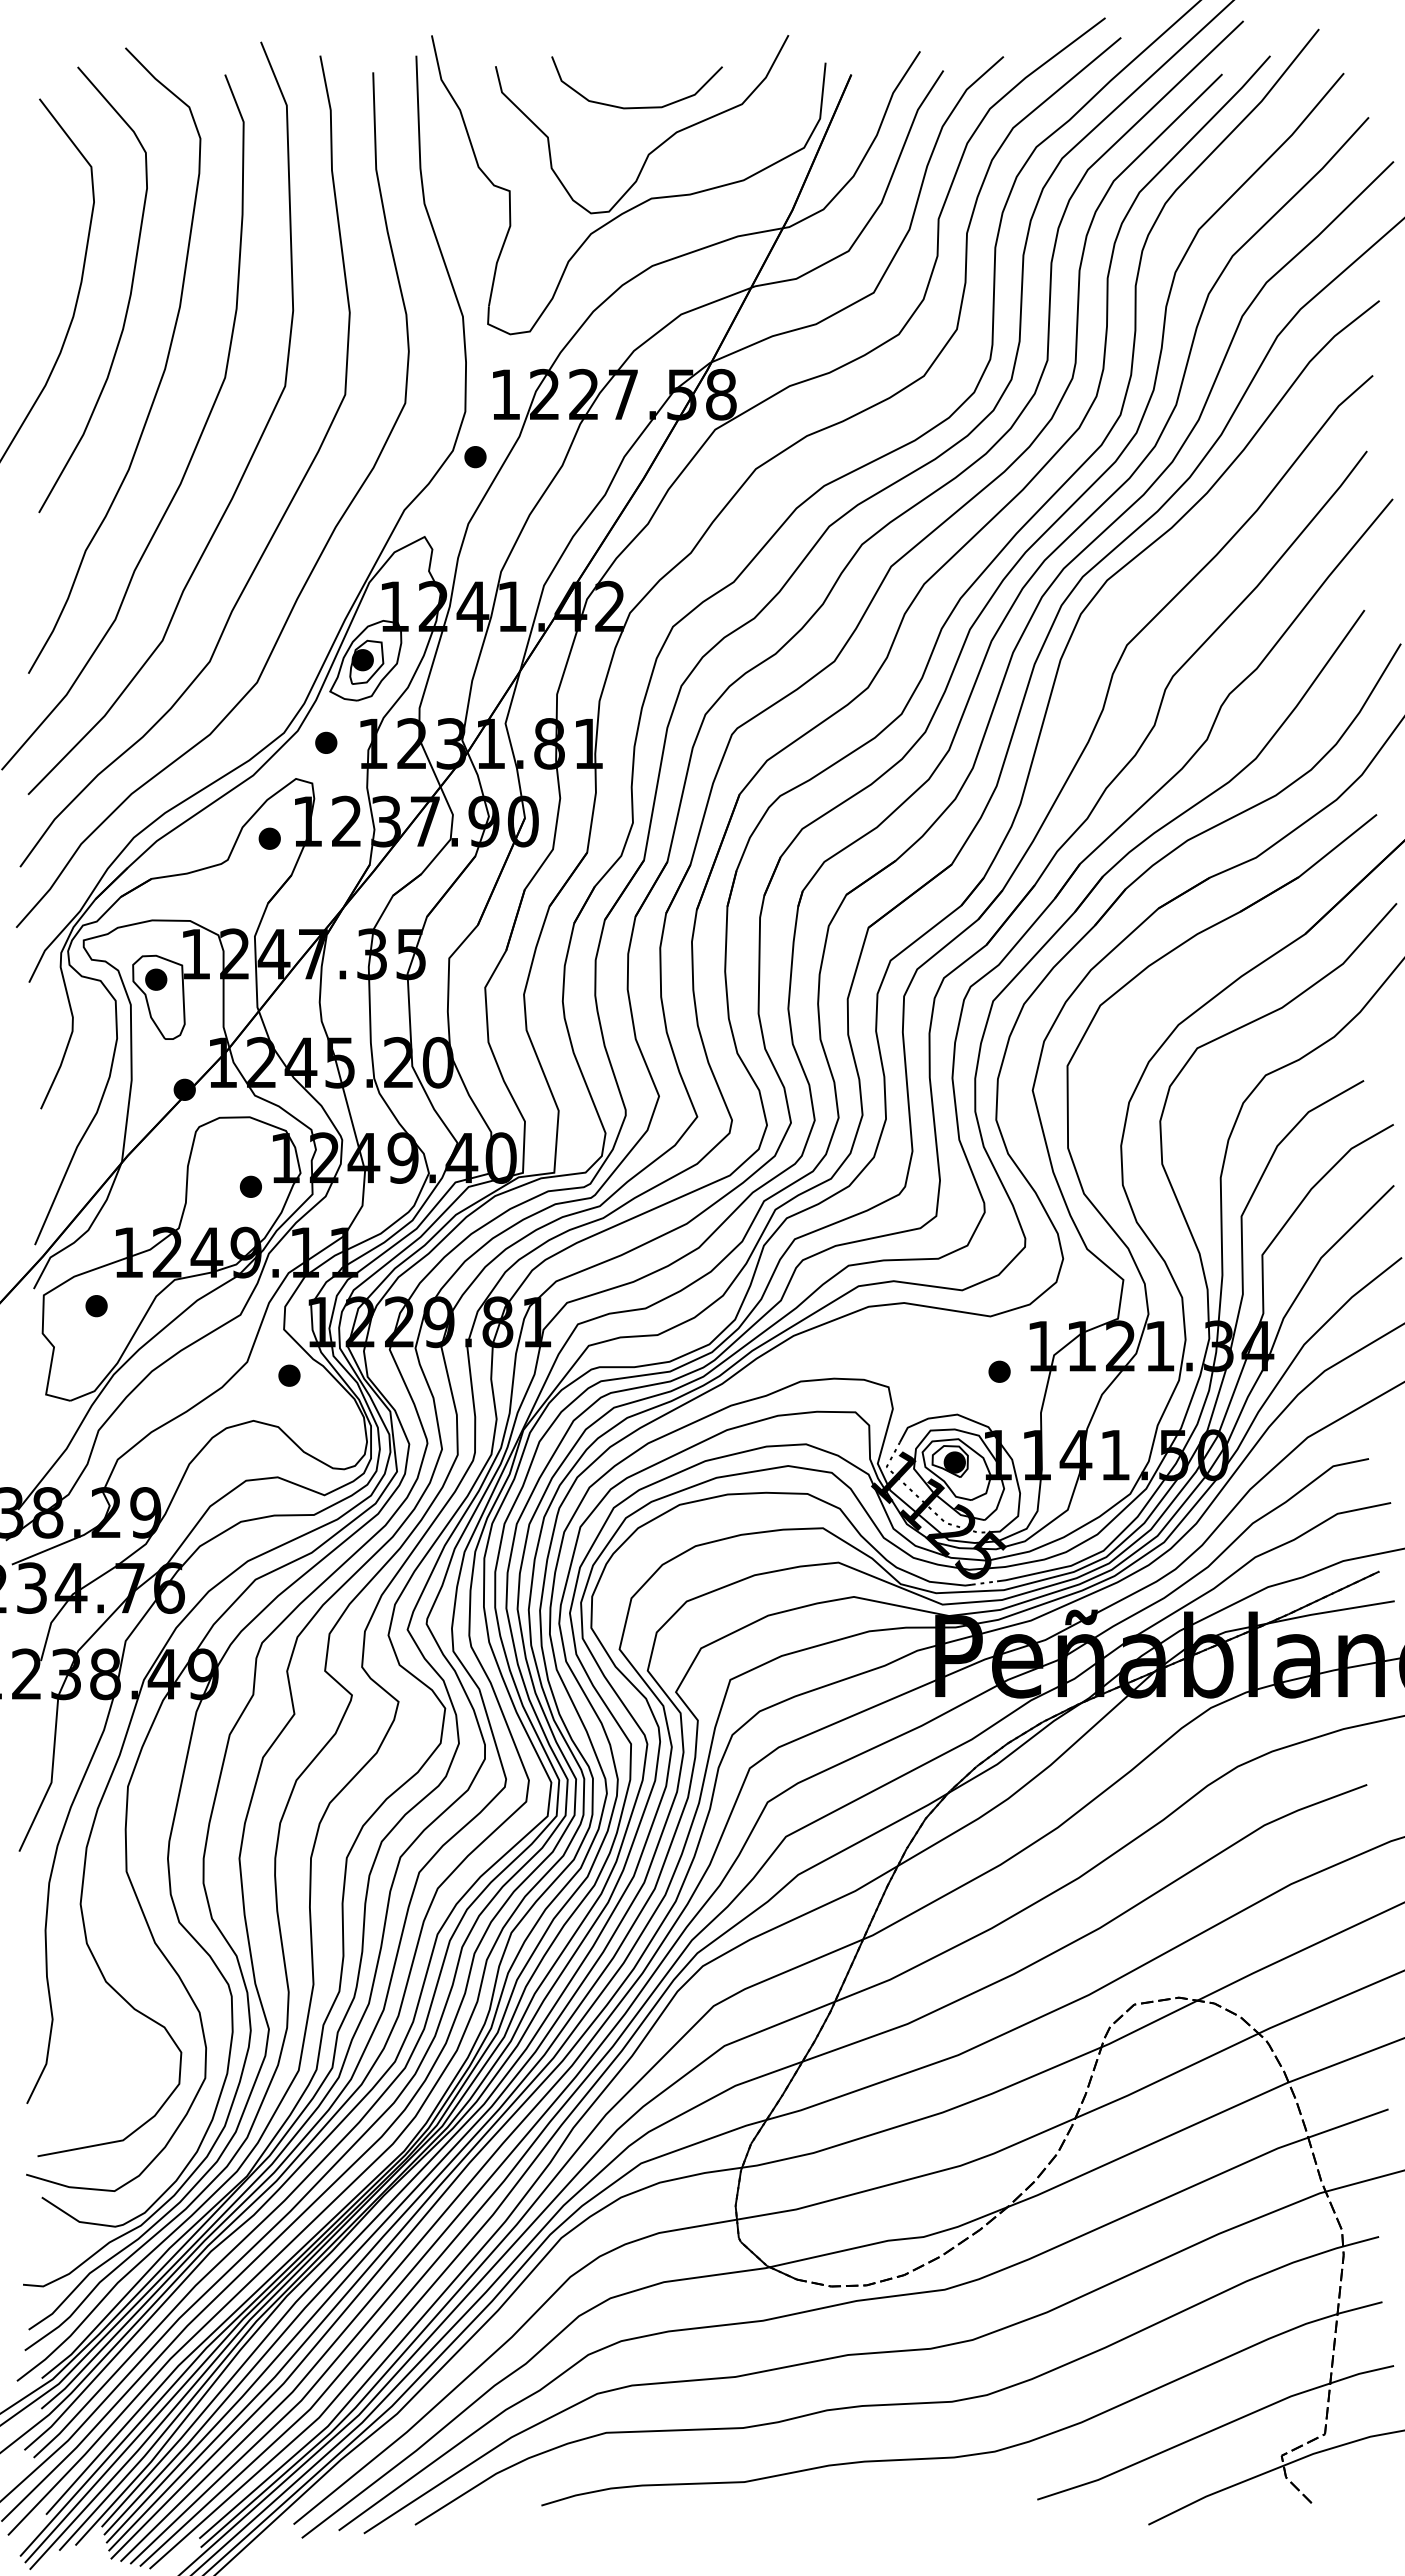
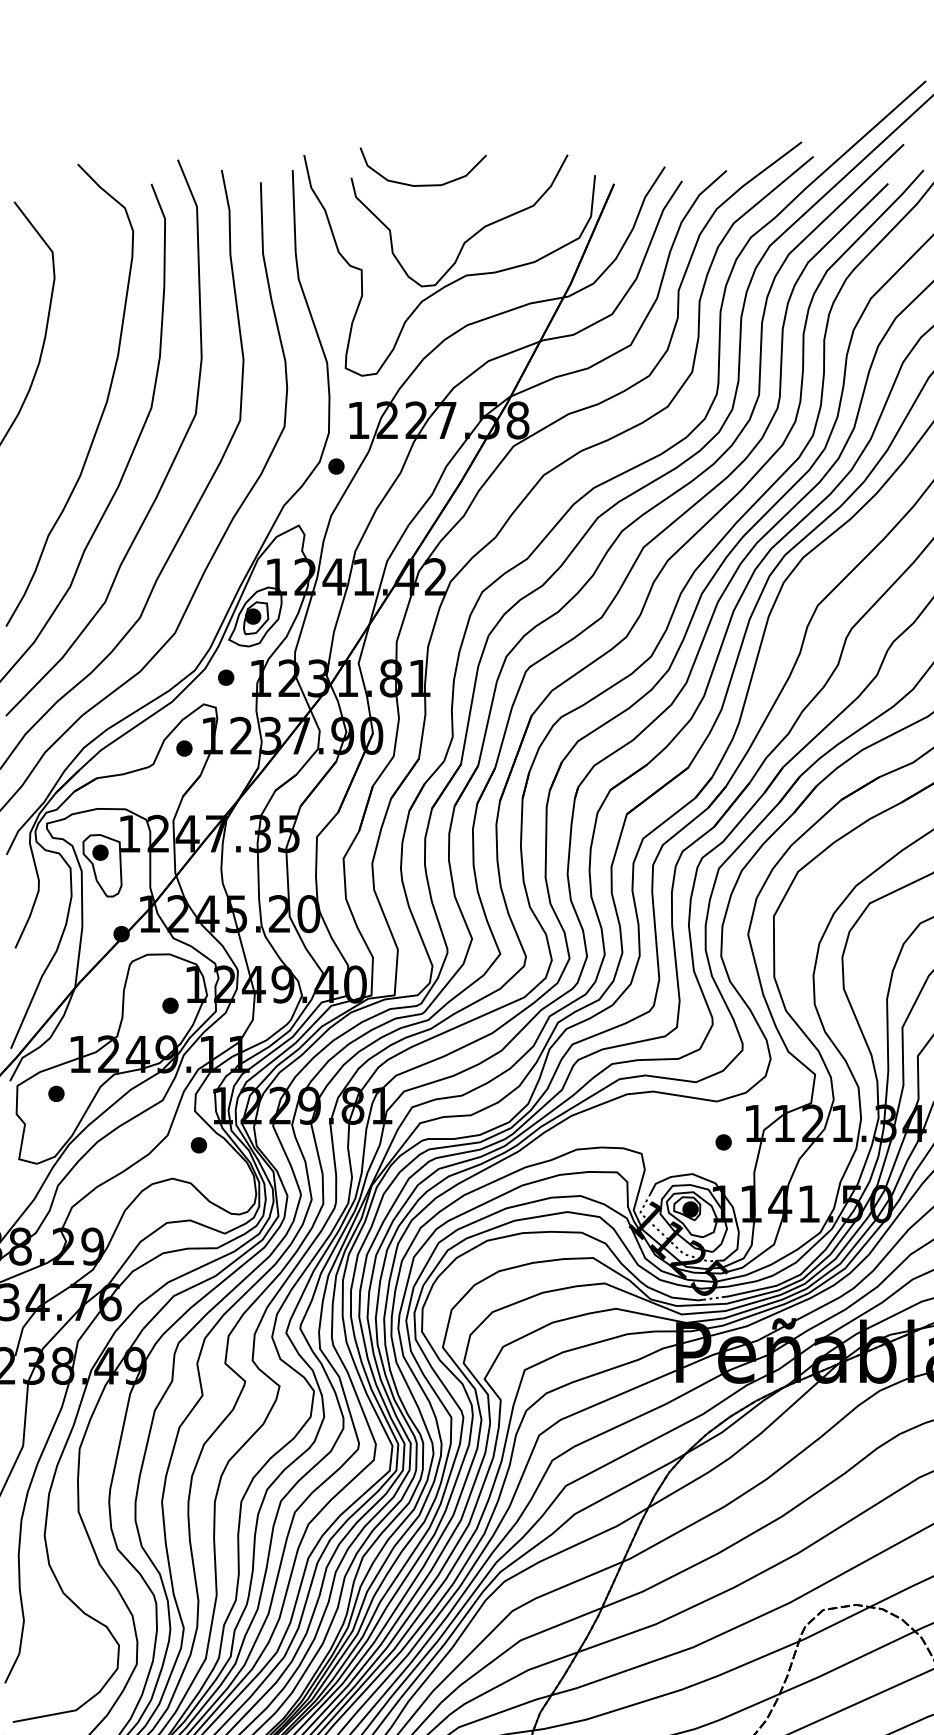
curve: (643, 106) -> (428, 184), moved
curve: (129, 294) -> (80, 346), removed

